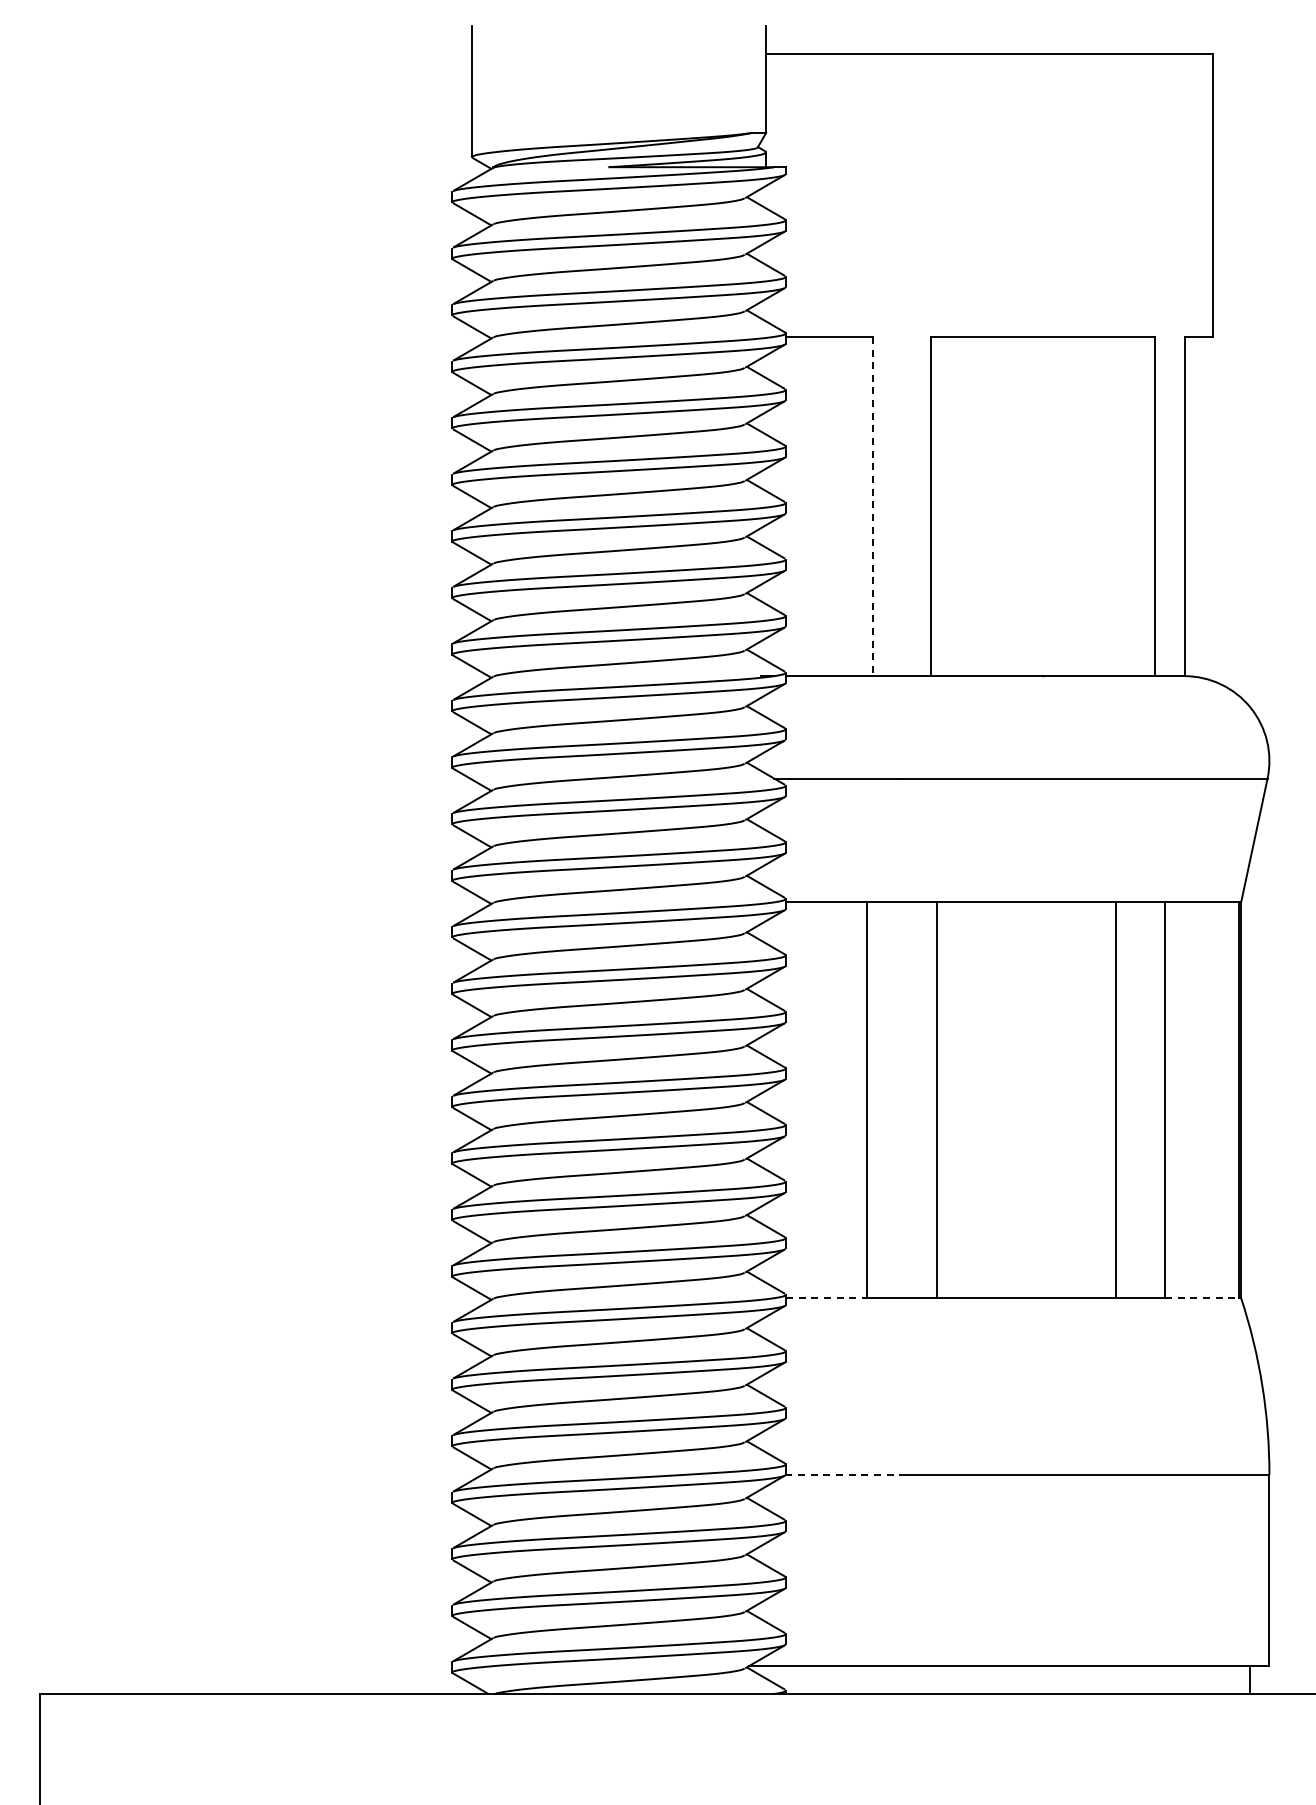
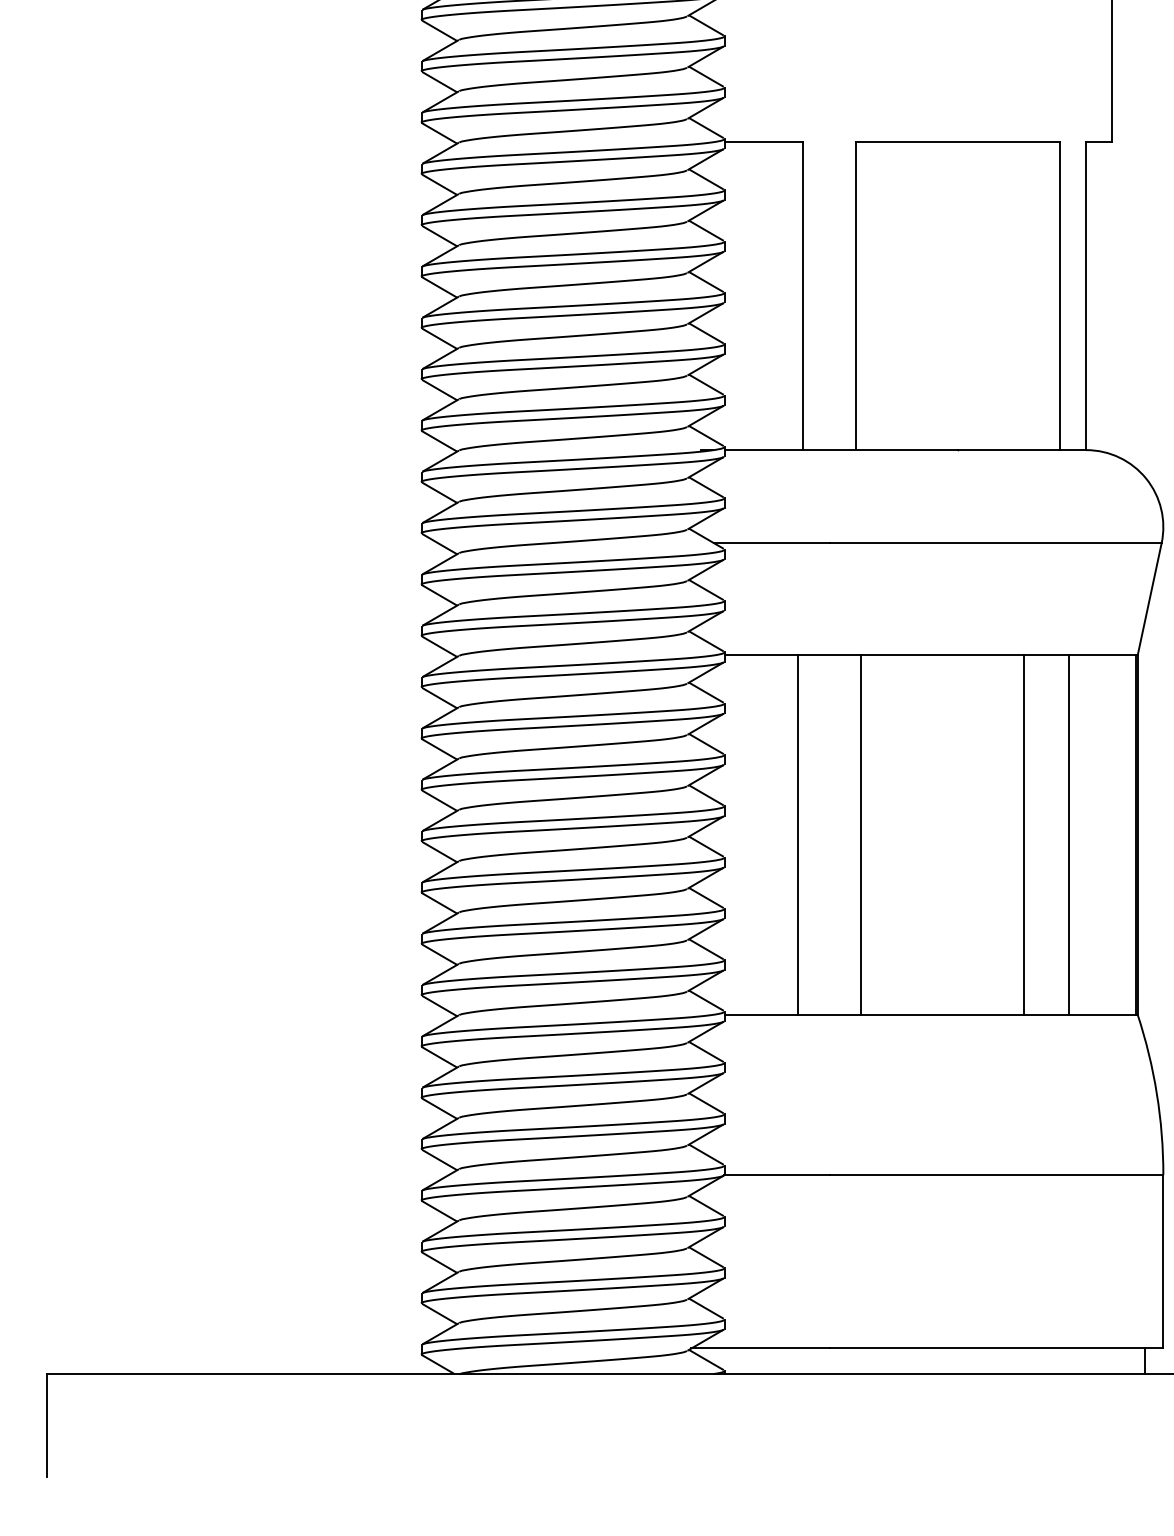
line: (872, 506) -> (803, 296), dashed -> solid
line: (826, 1298) -> (761, 1015), dashed -> solid
line: (1202, 1298) -> (1102, 1015), dashed -> solid
line: (844, 1474) -> (777, 1174), dashed -> solid

